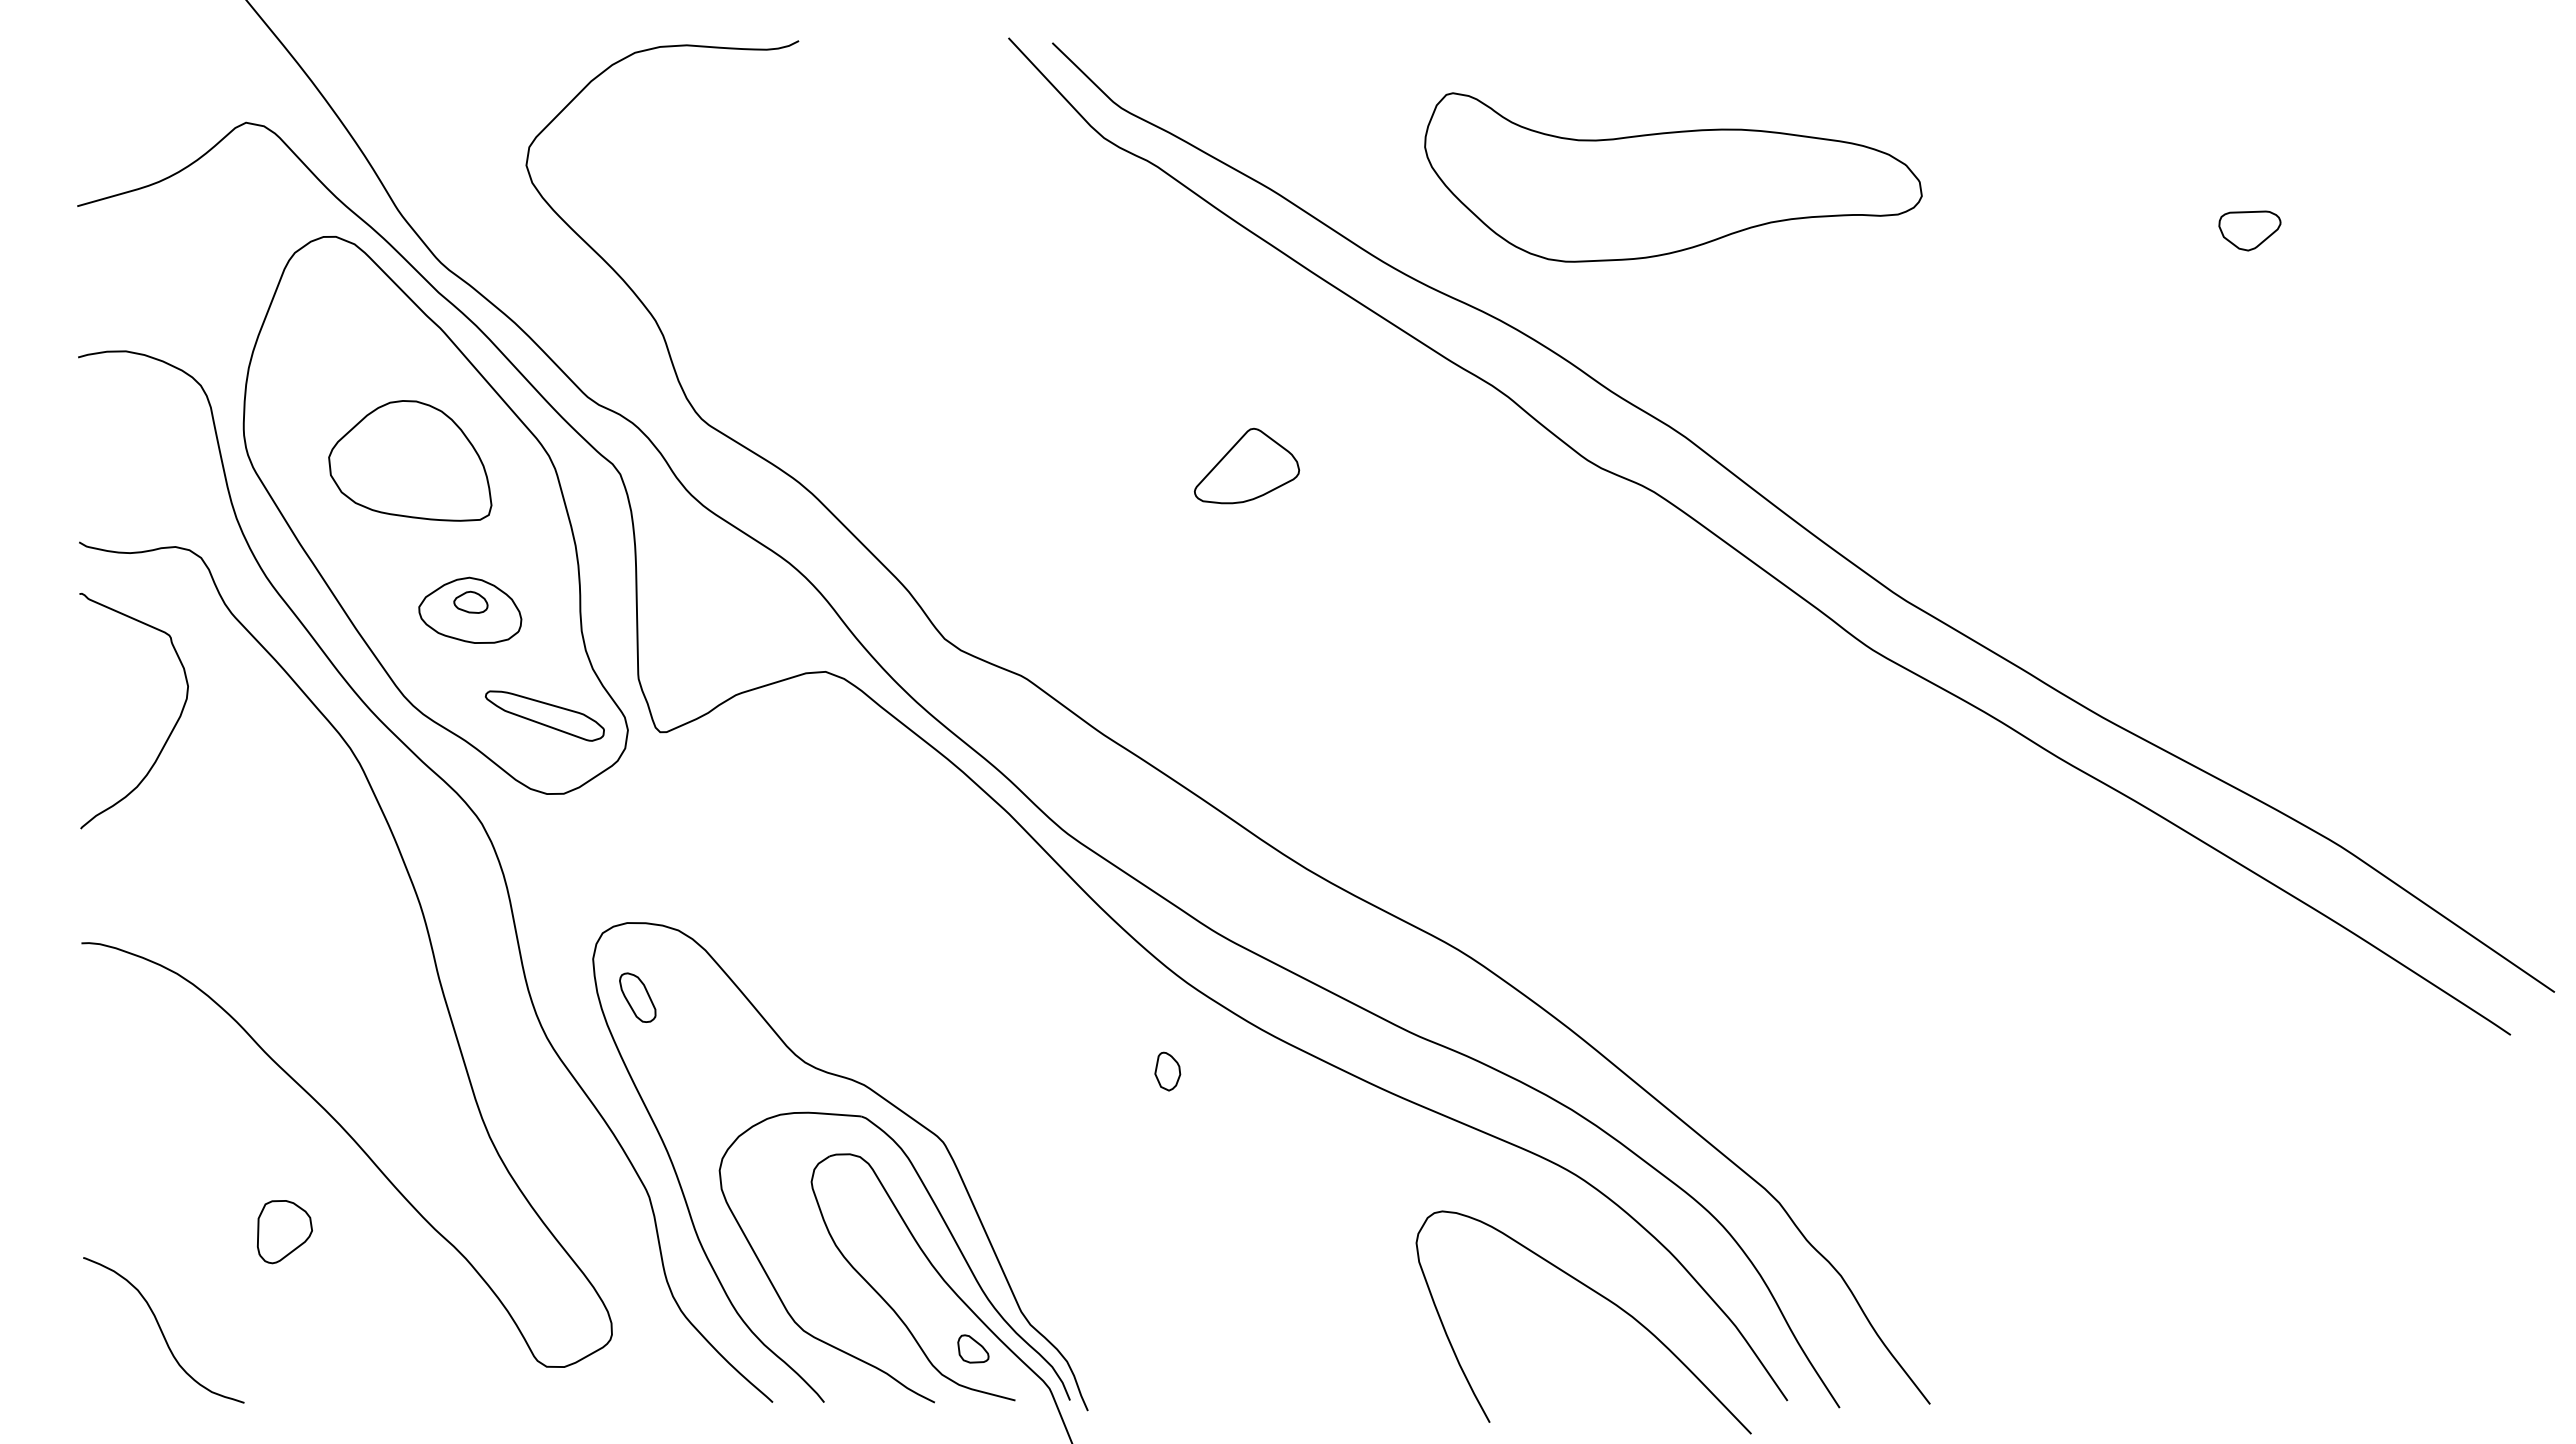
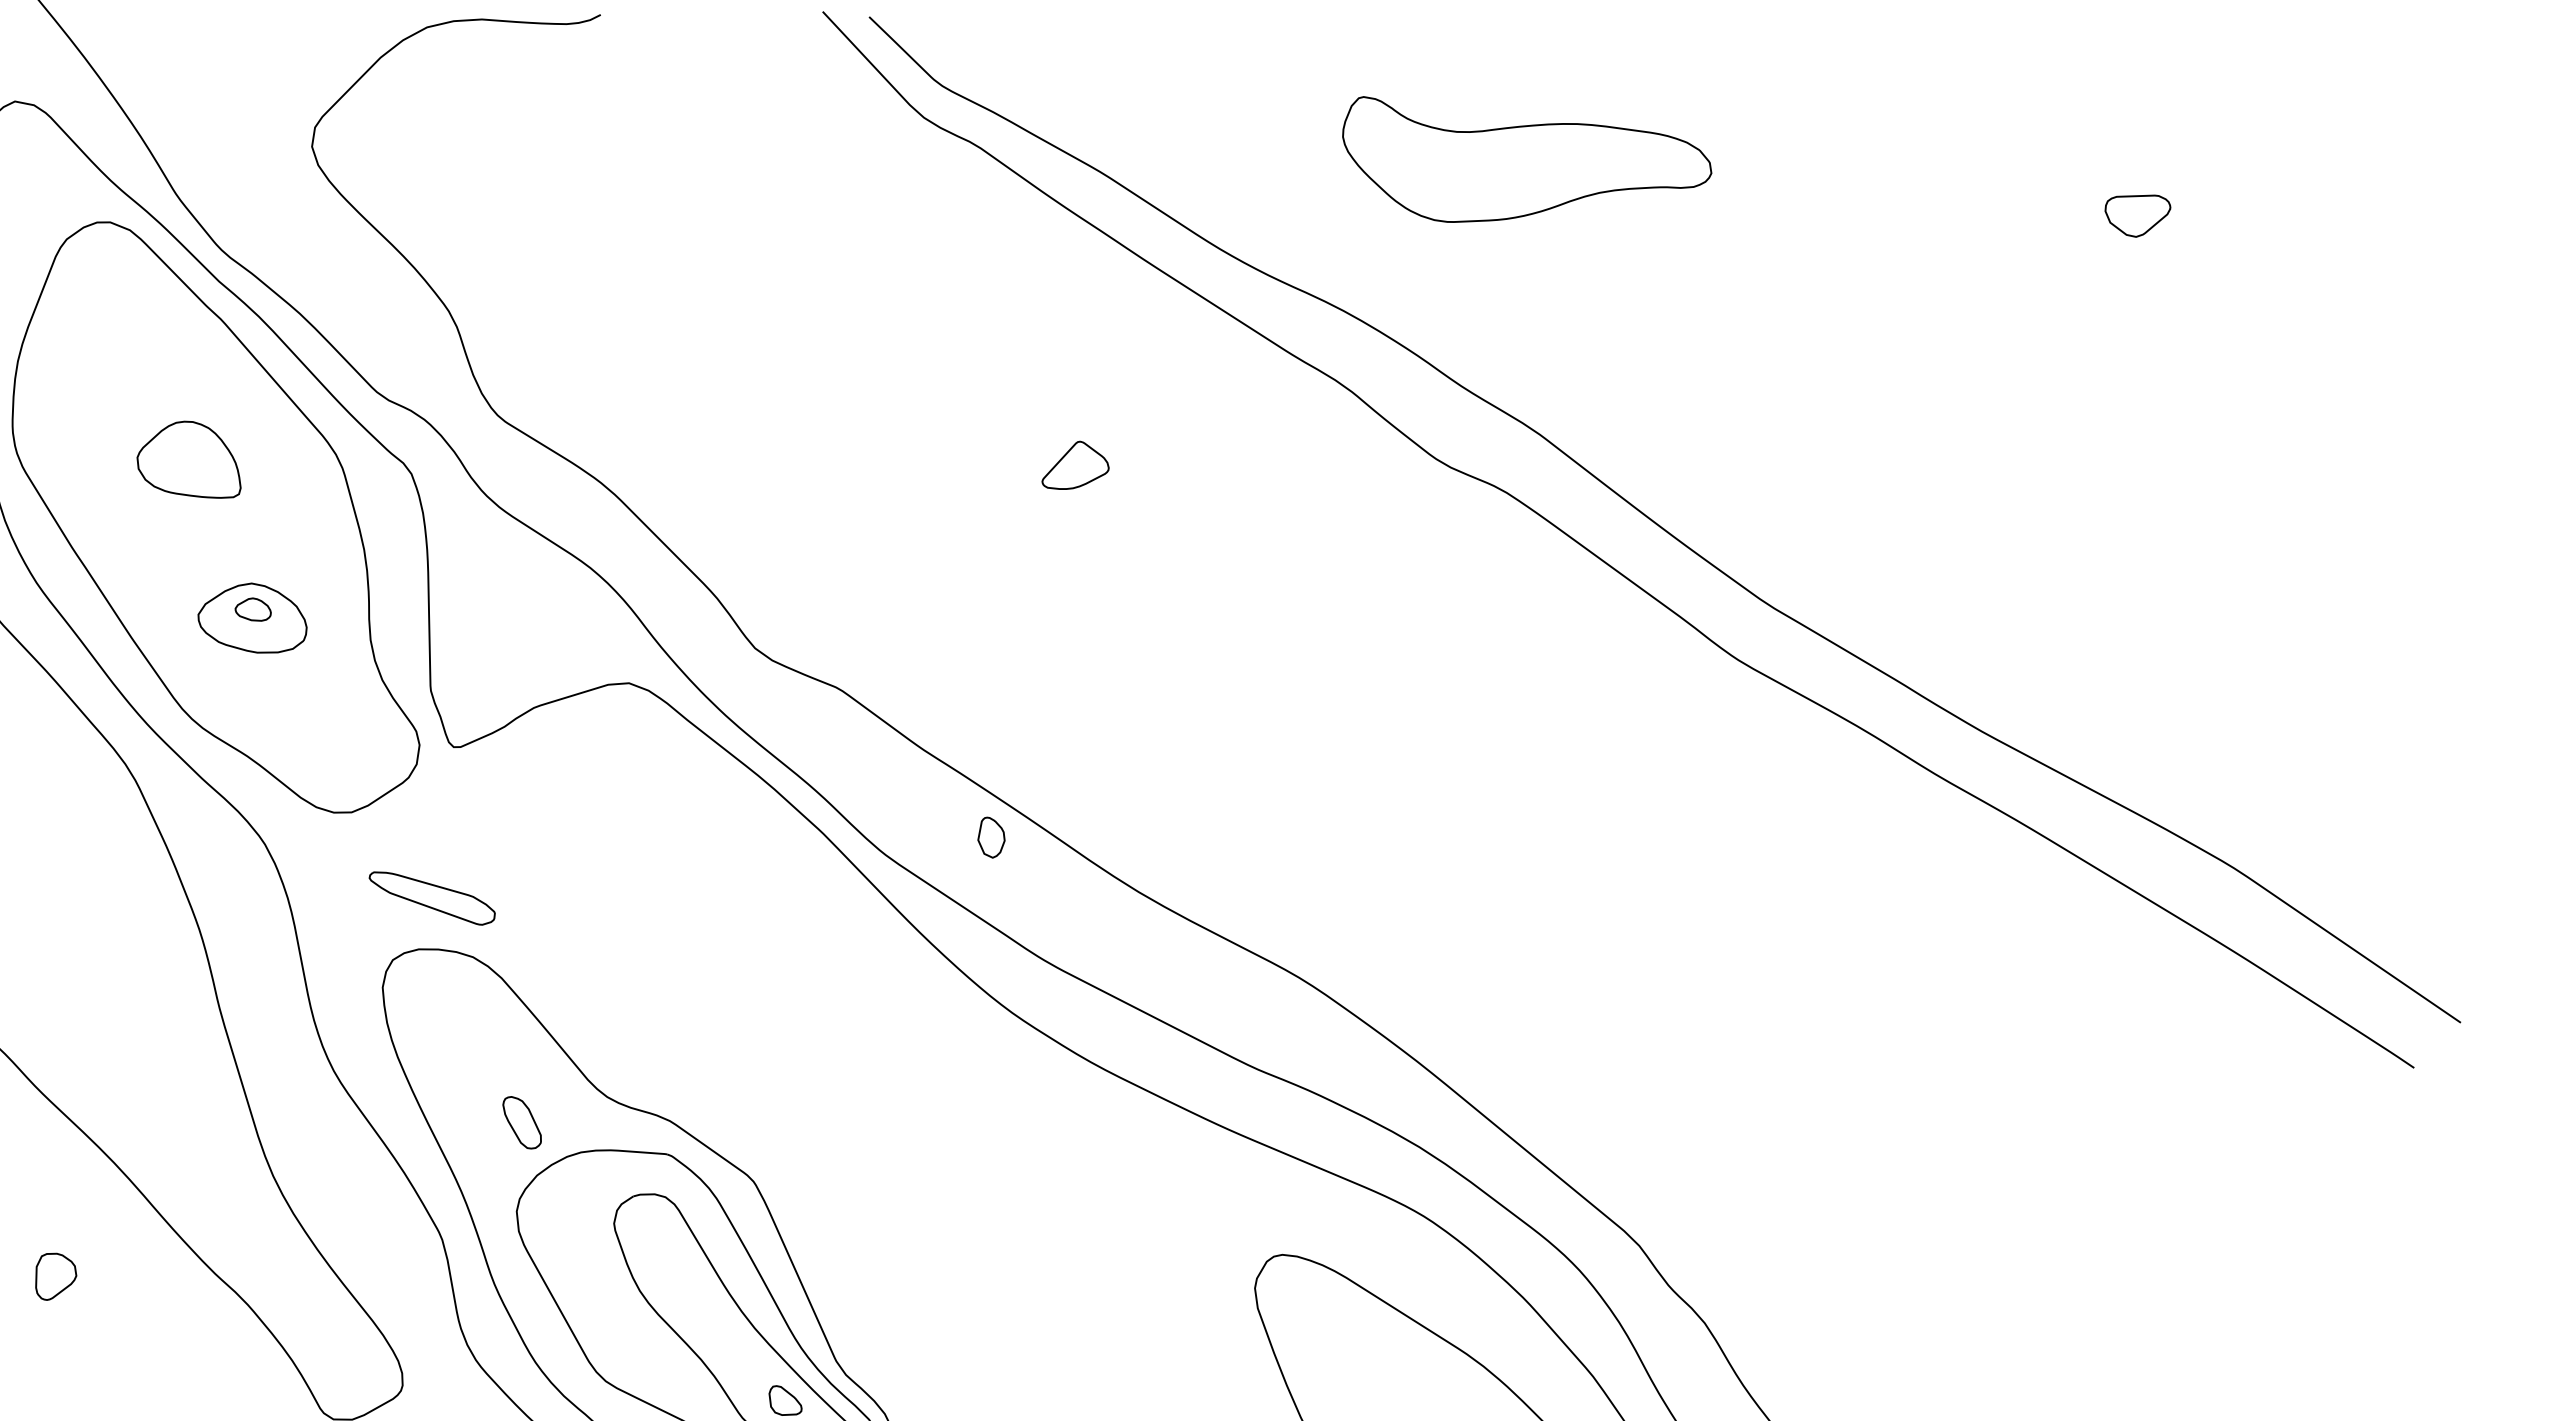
part: (1673, 177) -> (1527, 159), size x0.7
part: (410, 460) -> (189, 459), size x0.6
part: (1247, 466) -> (1075, 465), size x0.6
part: (544, 715) -> (431, 897), moved
part: (637, 997) -> (521, 1122), moved
part: (1167, 1071) -> (991, 837), moved
part: (284, 1232) -> (55, 1277), size x0.7

